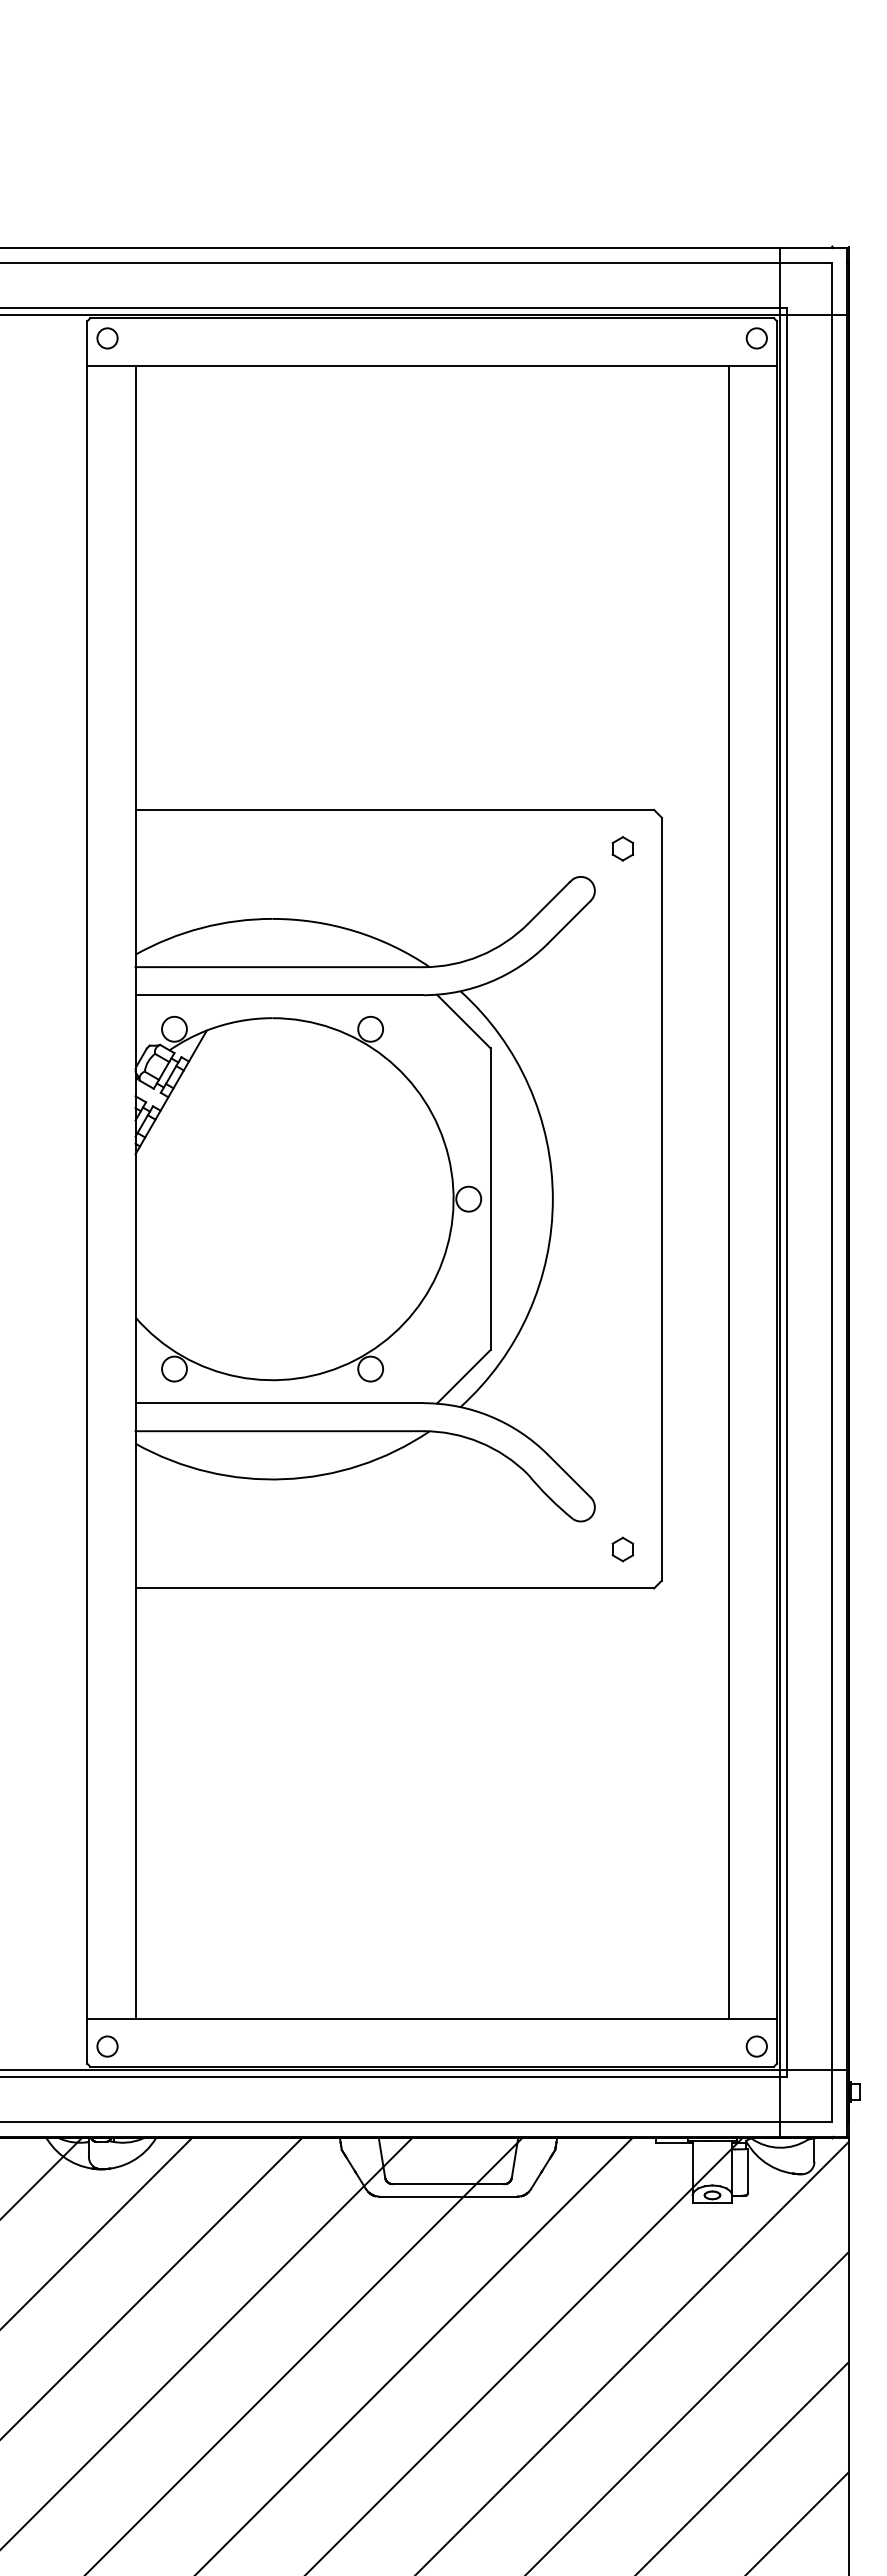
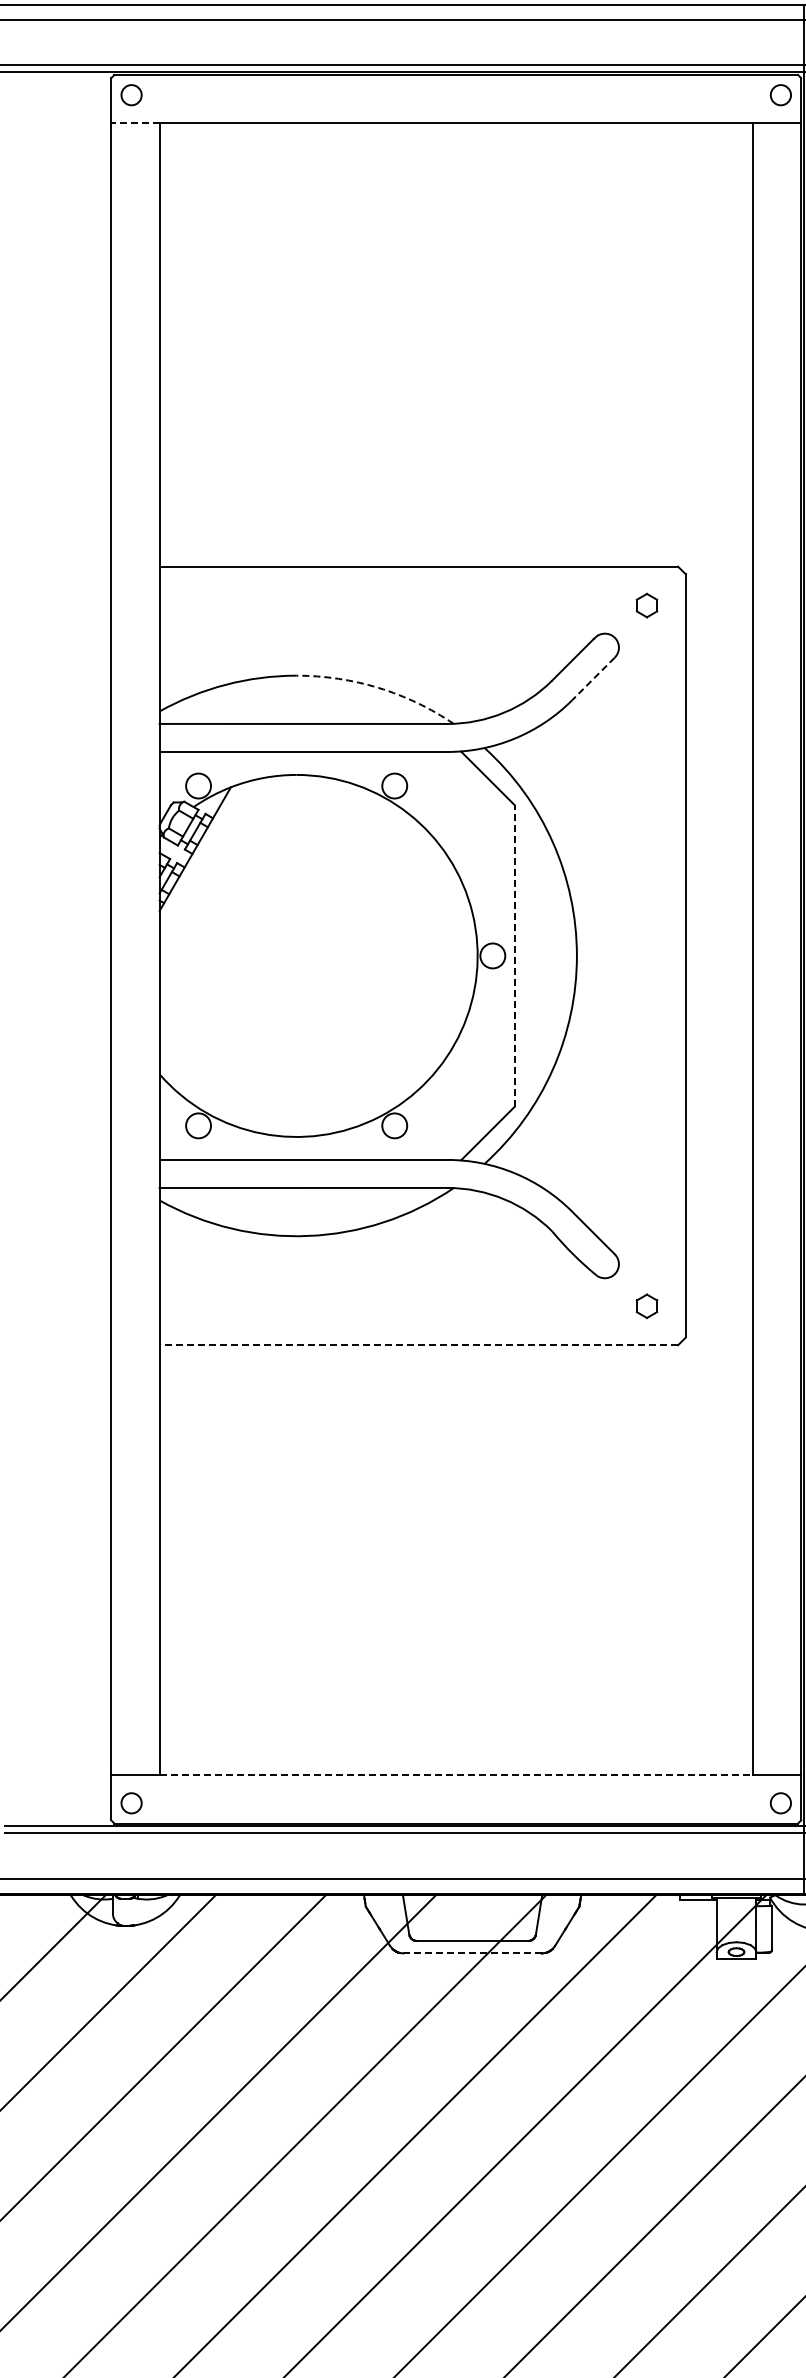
line: (110, 366) -> (134, 123), solid -> dashed
line: (568, 922) -> (592, 679), solid -> dashed
arc: (354, 931) -> (378, 688), solid -> dashed
line: (490, 1199) -> (514, 956), solid -> dashed
line: (394, 1588) -> (418, 1345), solid -> dashed
line: (432, 2018) -> (456, 1775), solid -> dashed
line: (448, 2196) -> (472, 1953), solid -> dashed

